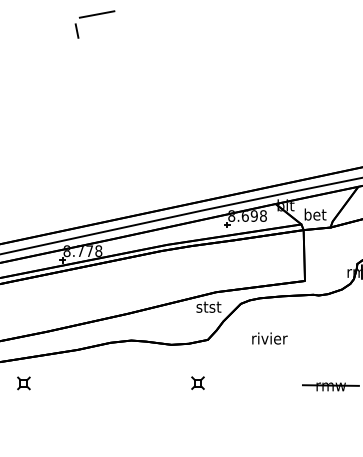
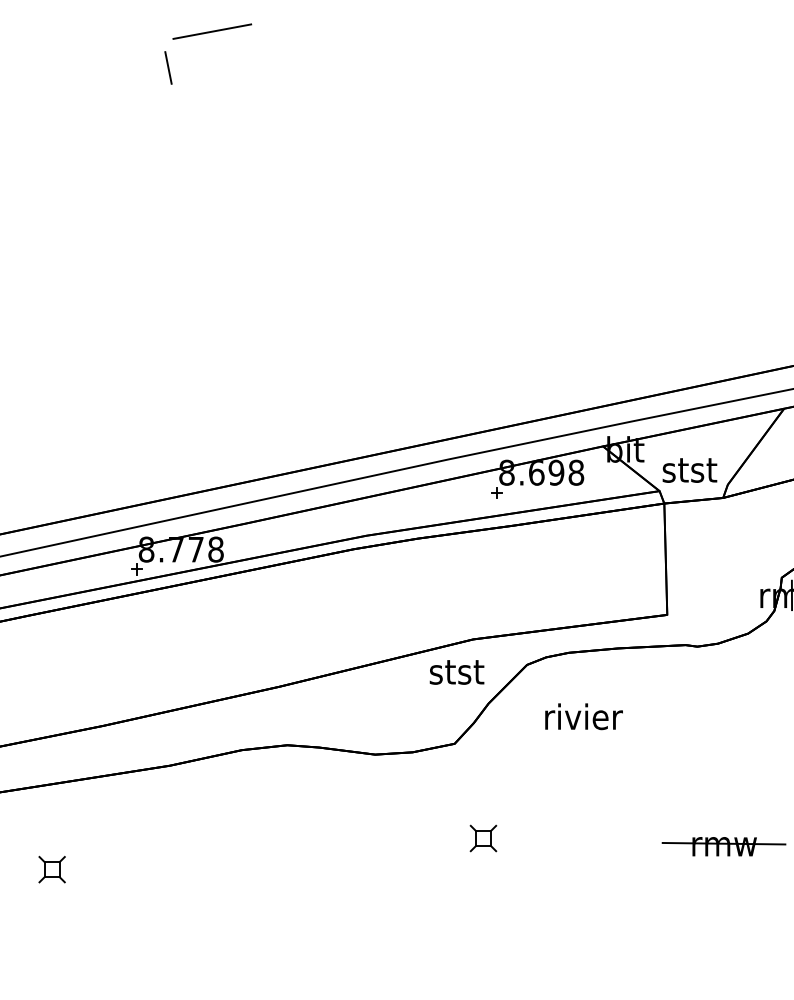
text: (315, 214) -> (690, 469), bet -> stst
text: (269, 338) -> (583, 716), moved
part: (197, 382) -> (482, 837), moved
part: (23, 383) -> (51, 869), moved

